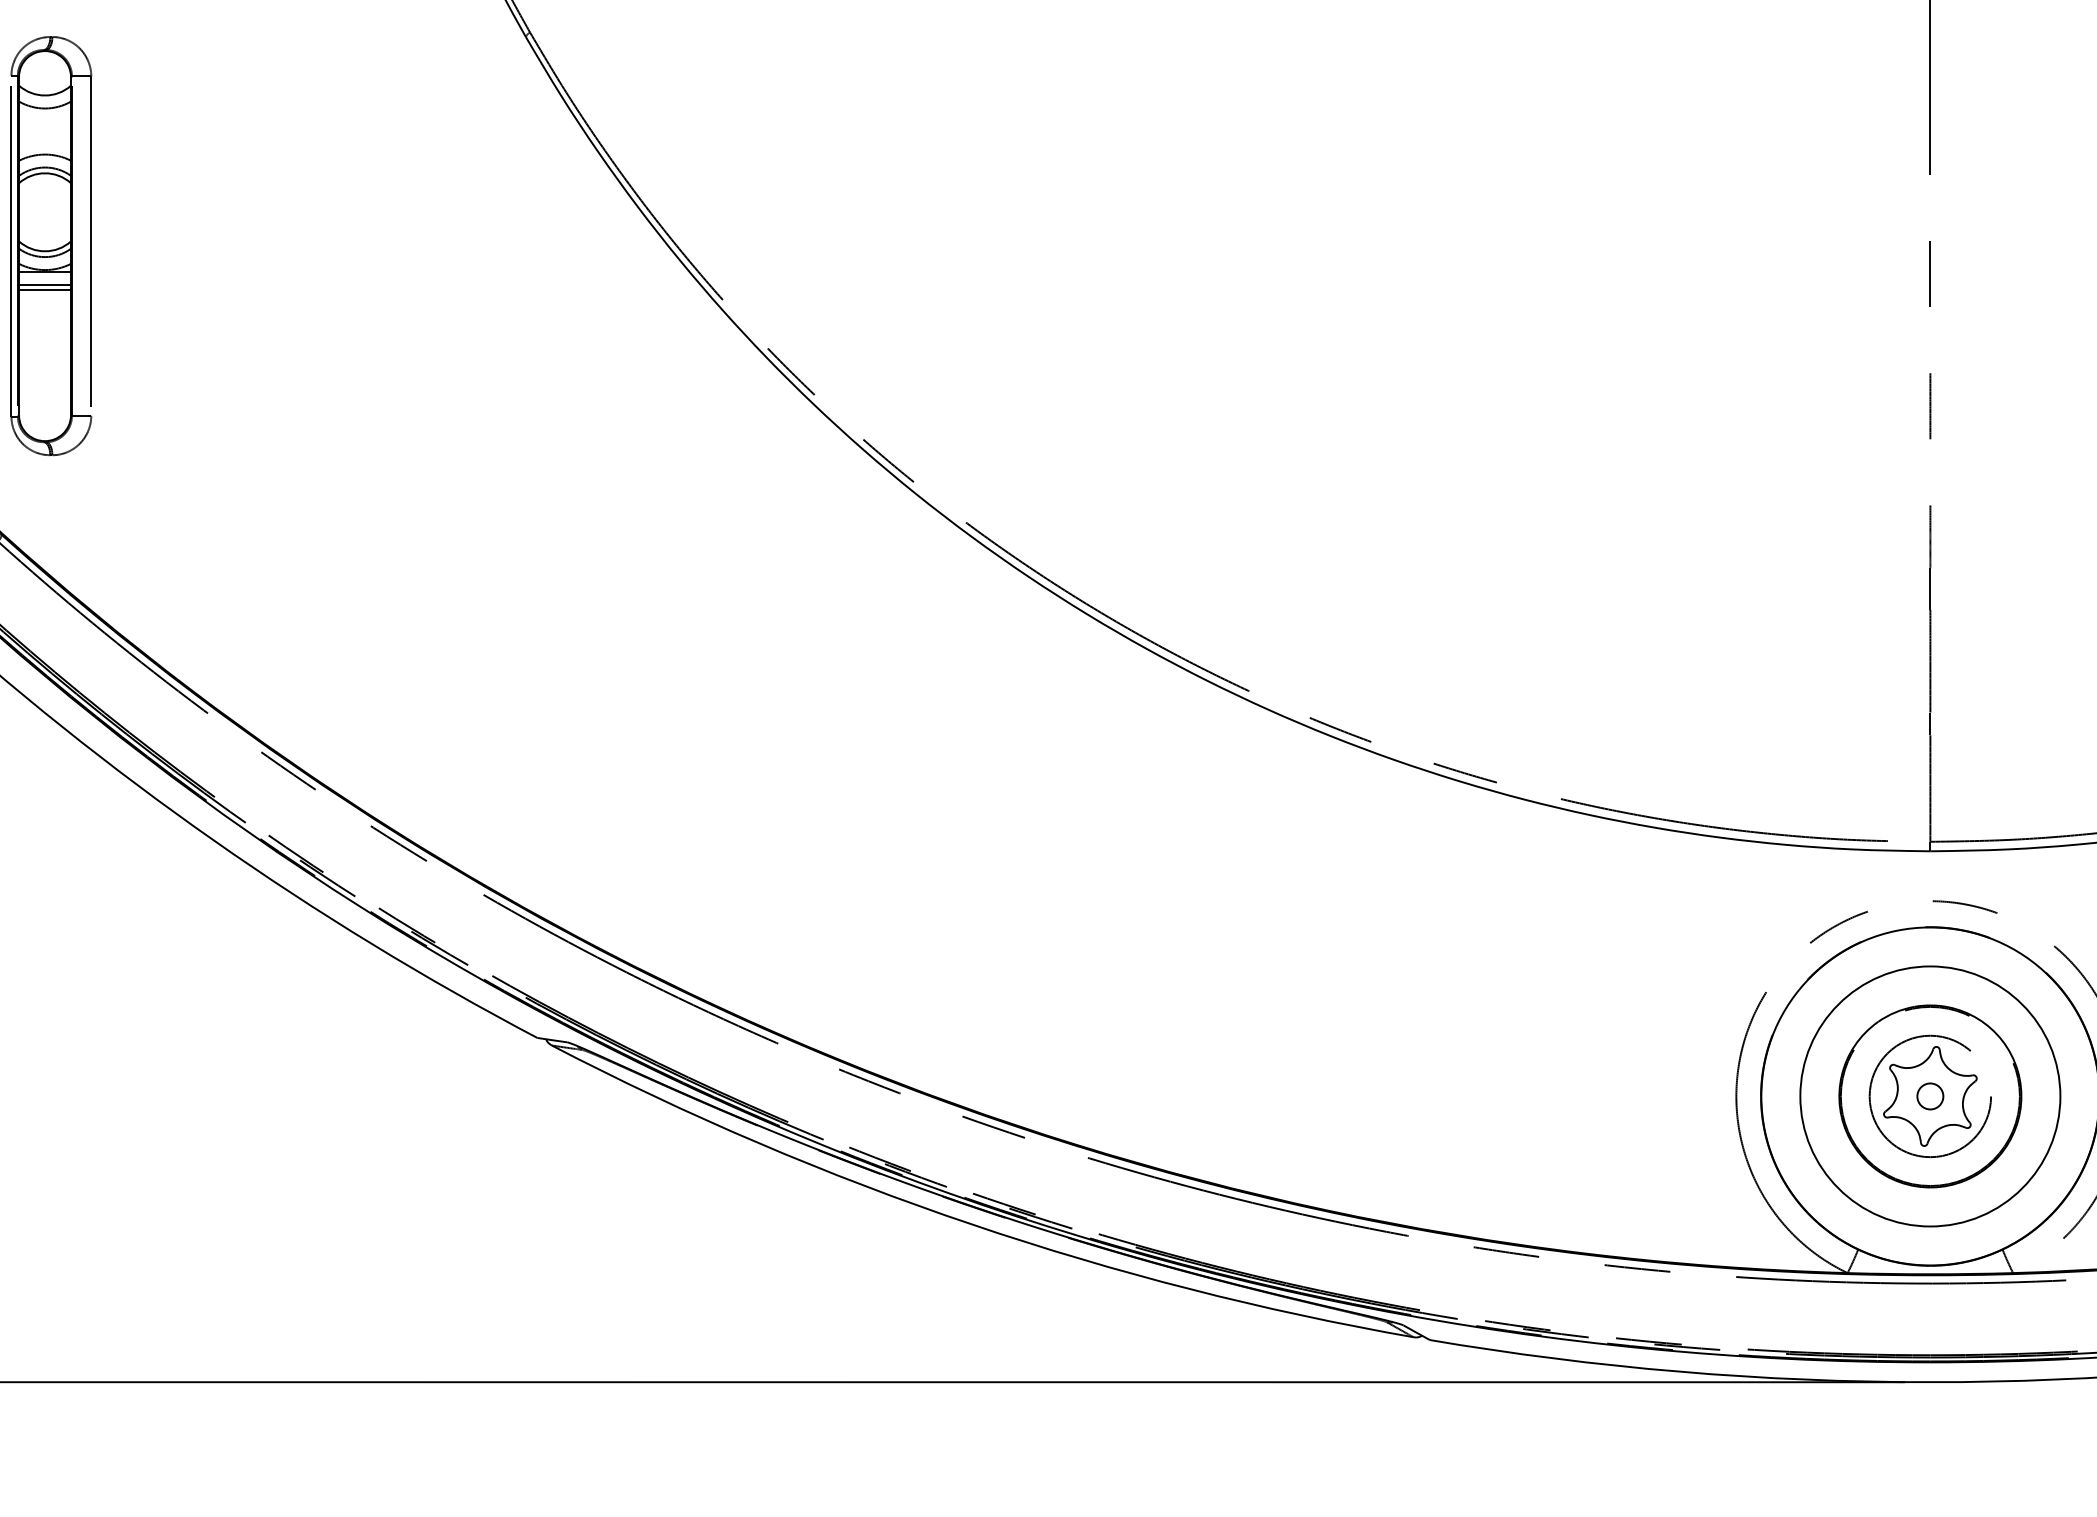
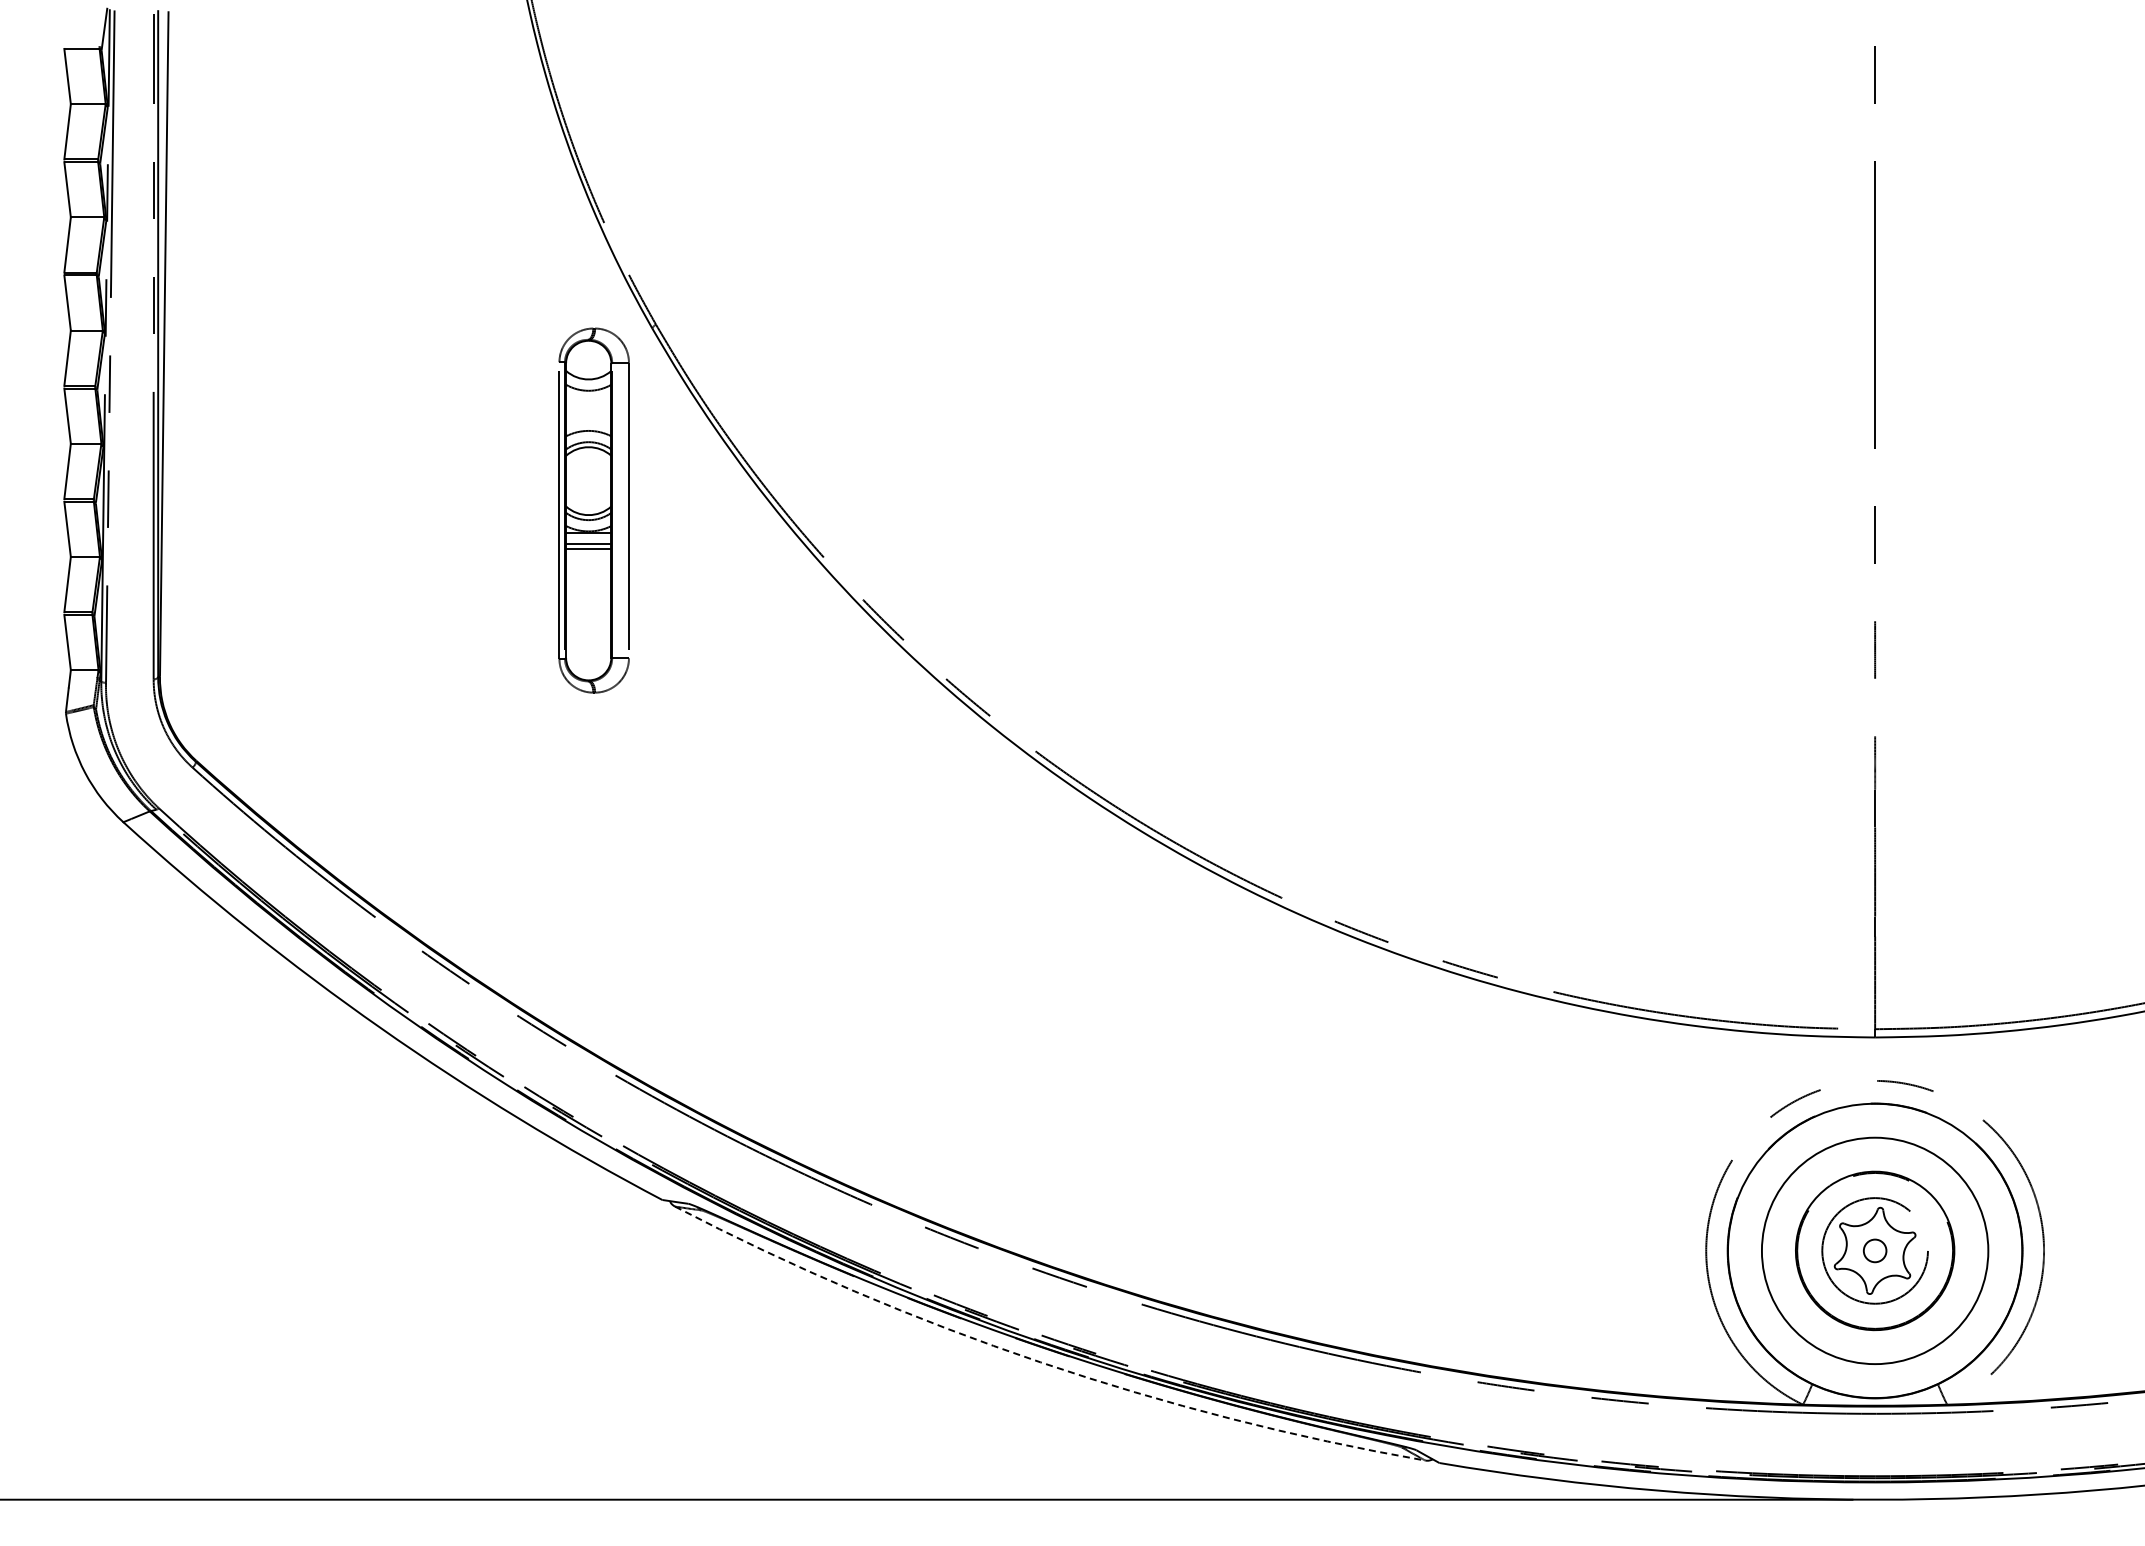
part: (50, 246) -> (593, 510), moved
arc: (971, 1224) -> (1040, 1362), solid -> dashed

